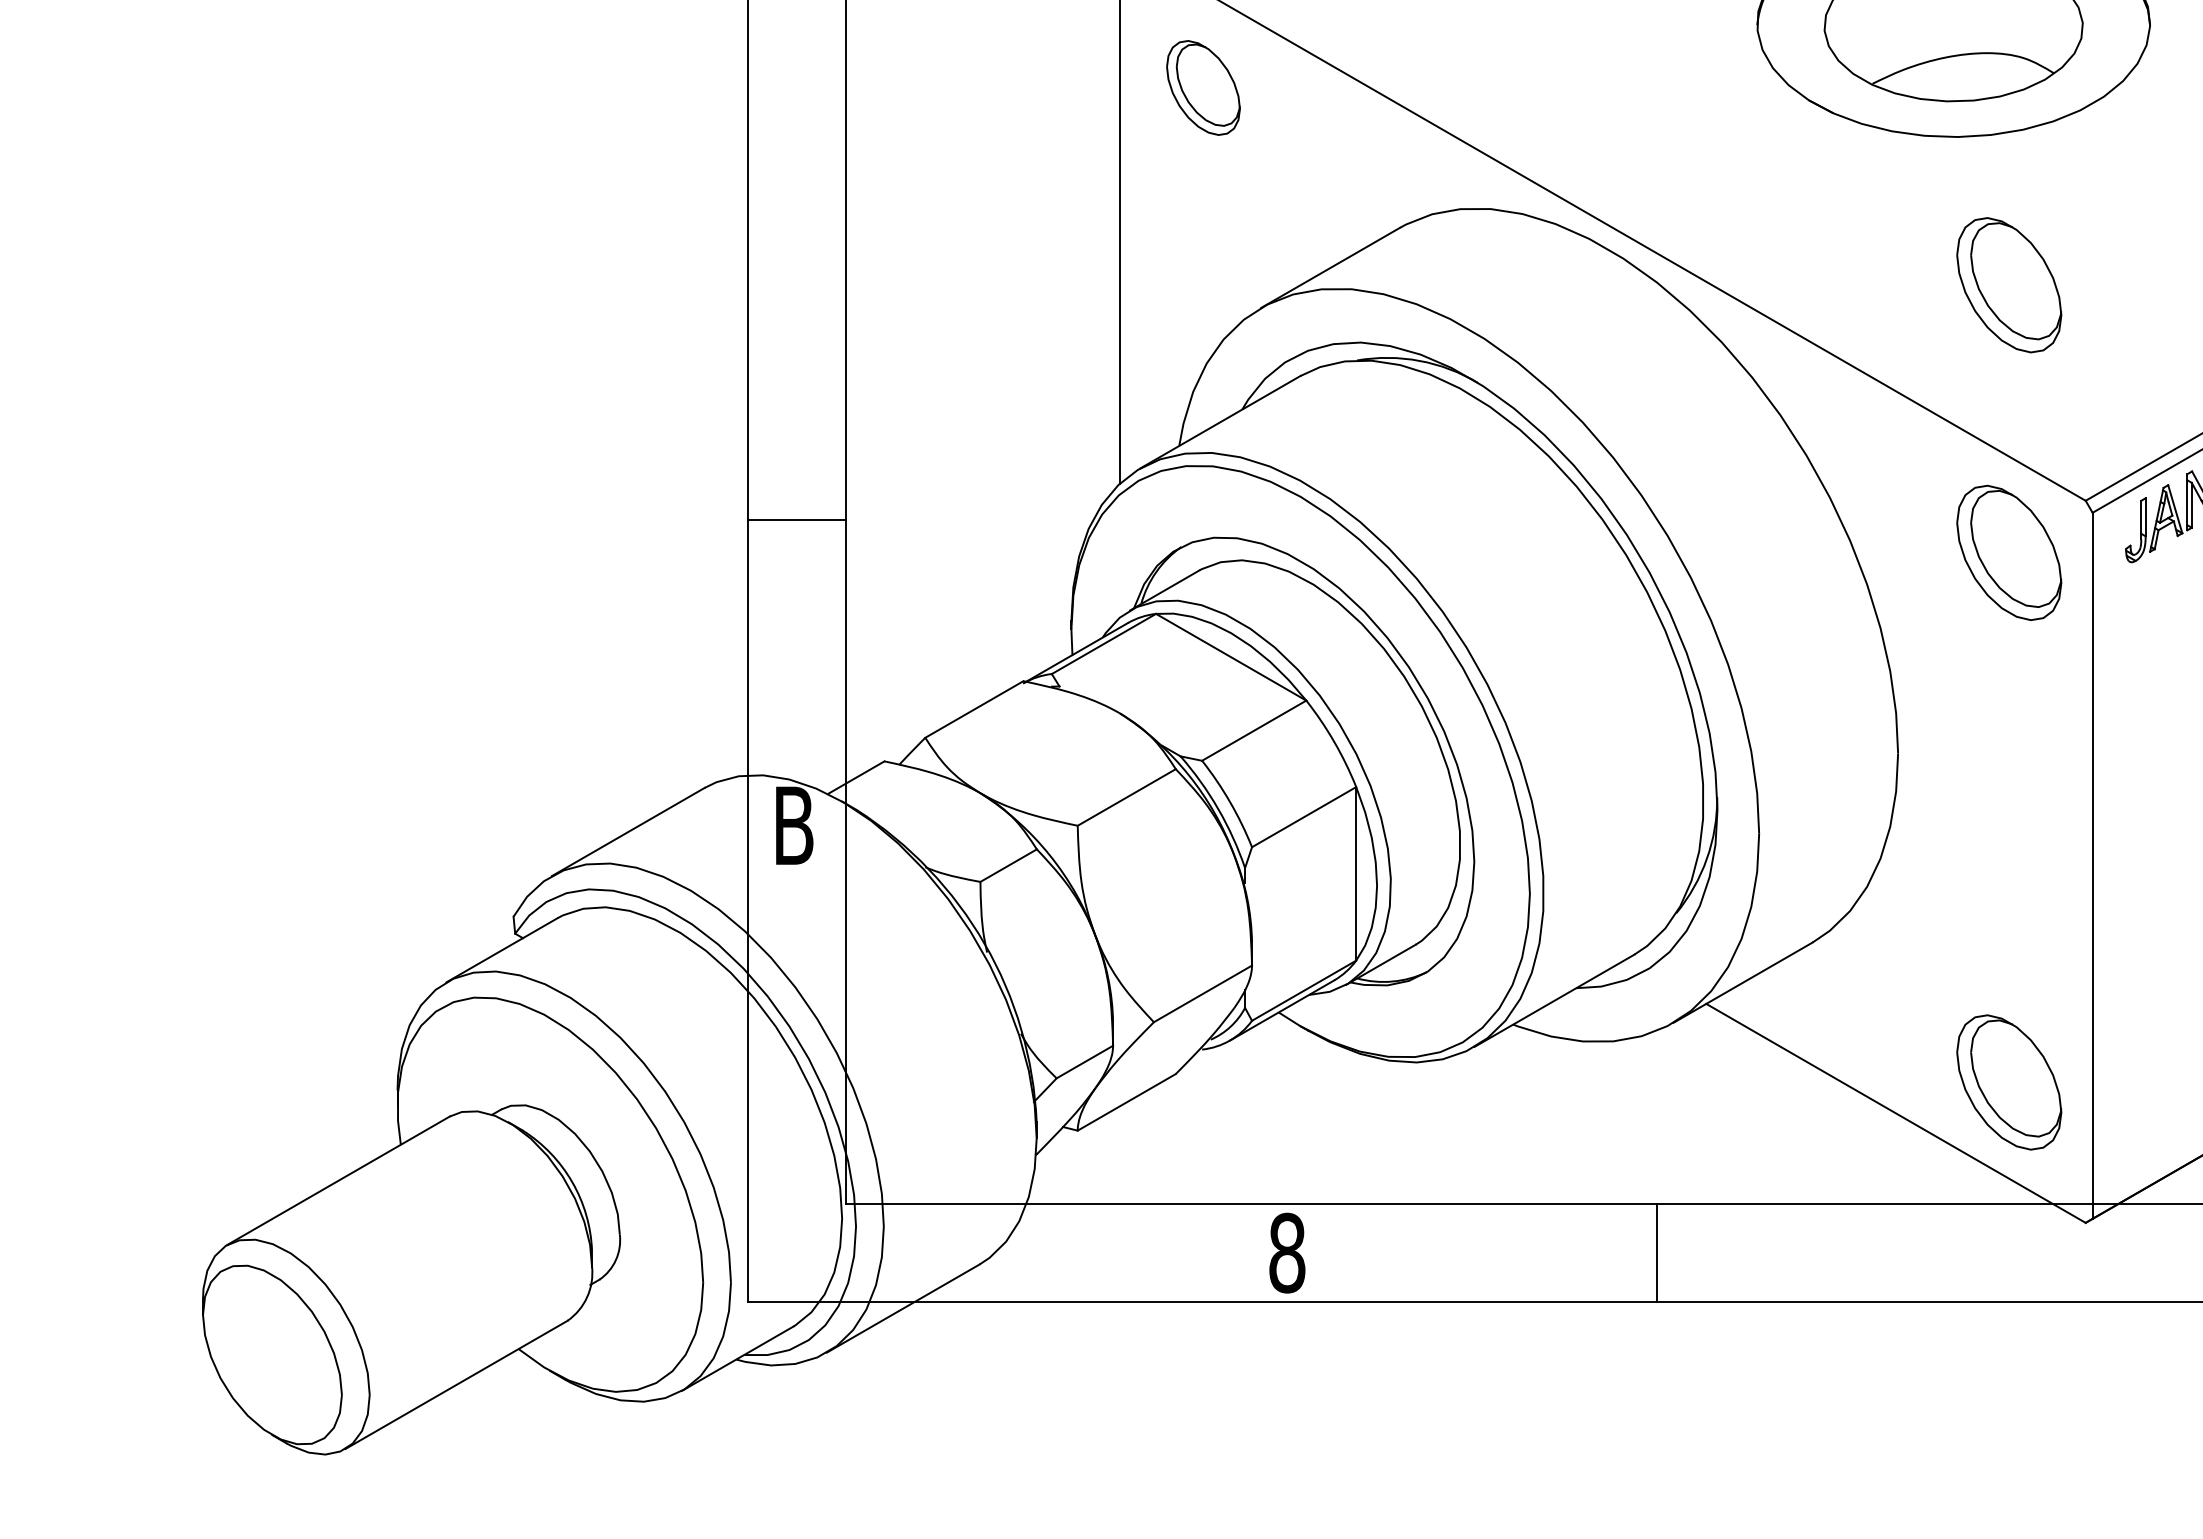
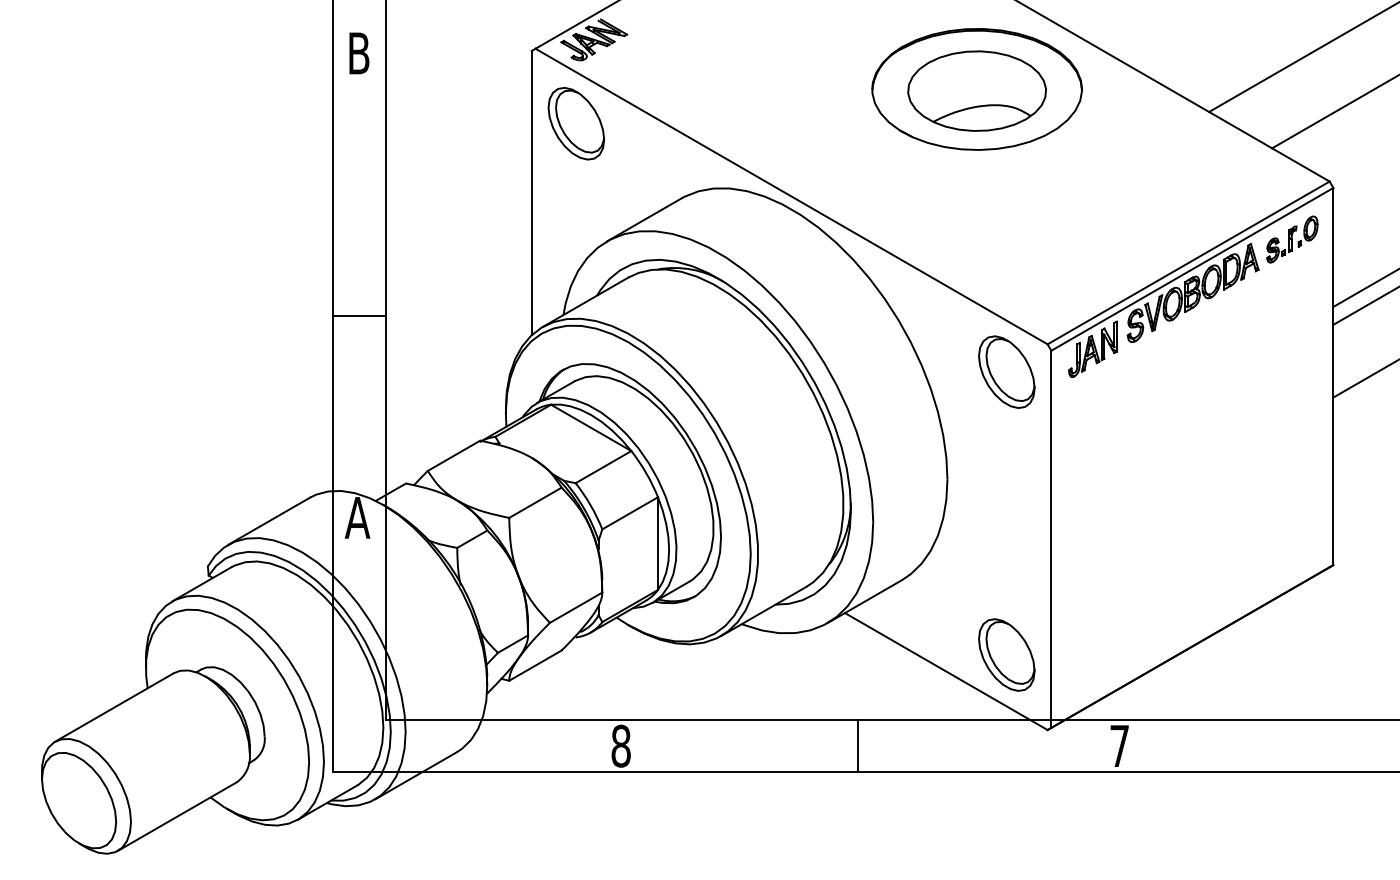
part: (1203, 87) -> (576, 123), size x1.43
part: (2008, 283) -> (1006, 228), removed
line: (797, 519) -> (359, 315), moved
text: (793, 824) -> (357, 517), B -> A
line: (1656, 1251) -> (857, 745), moved

